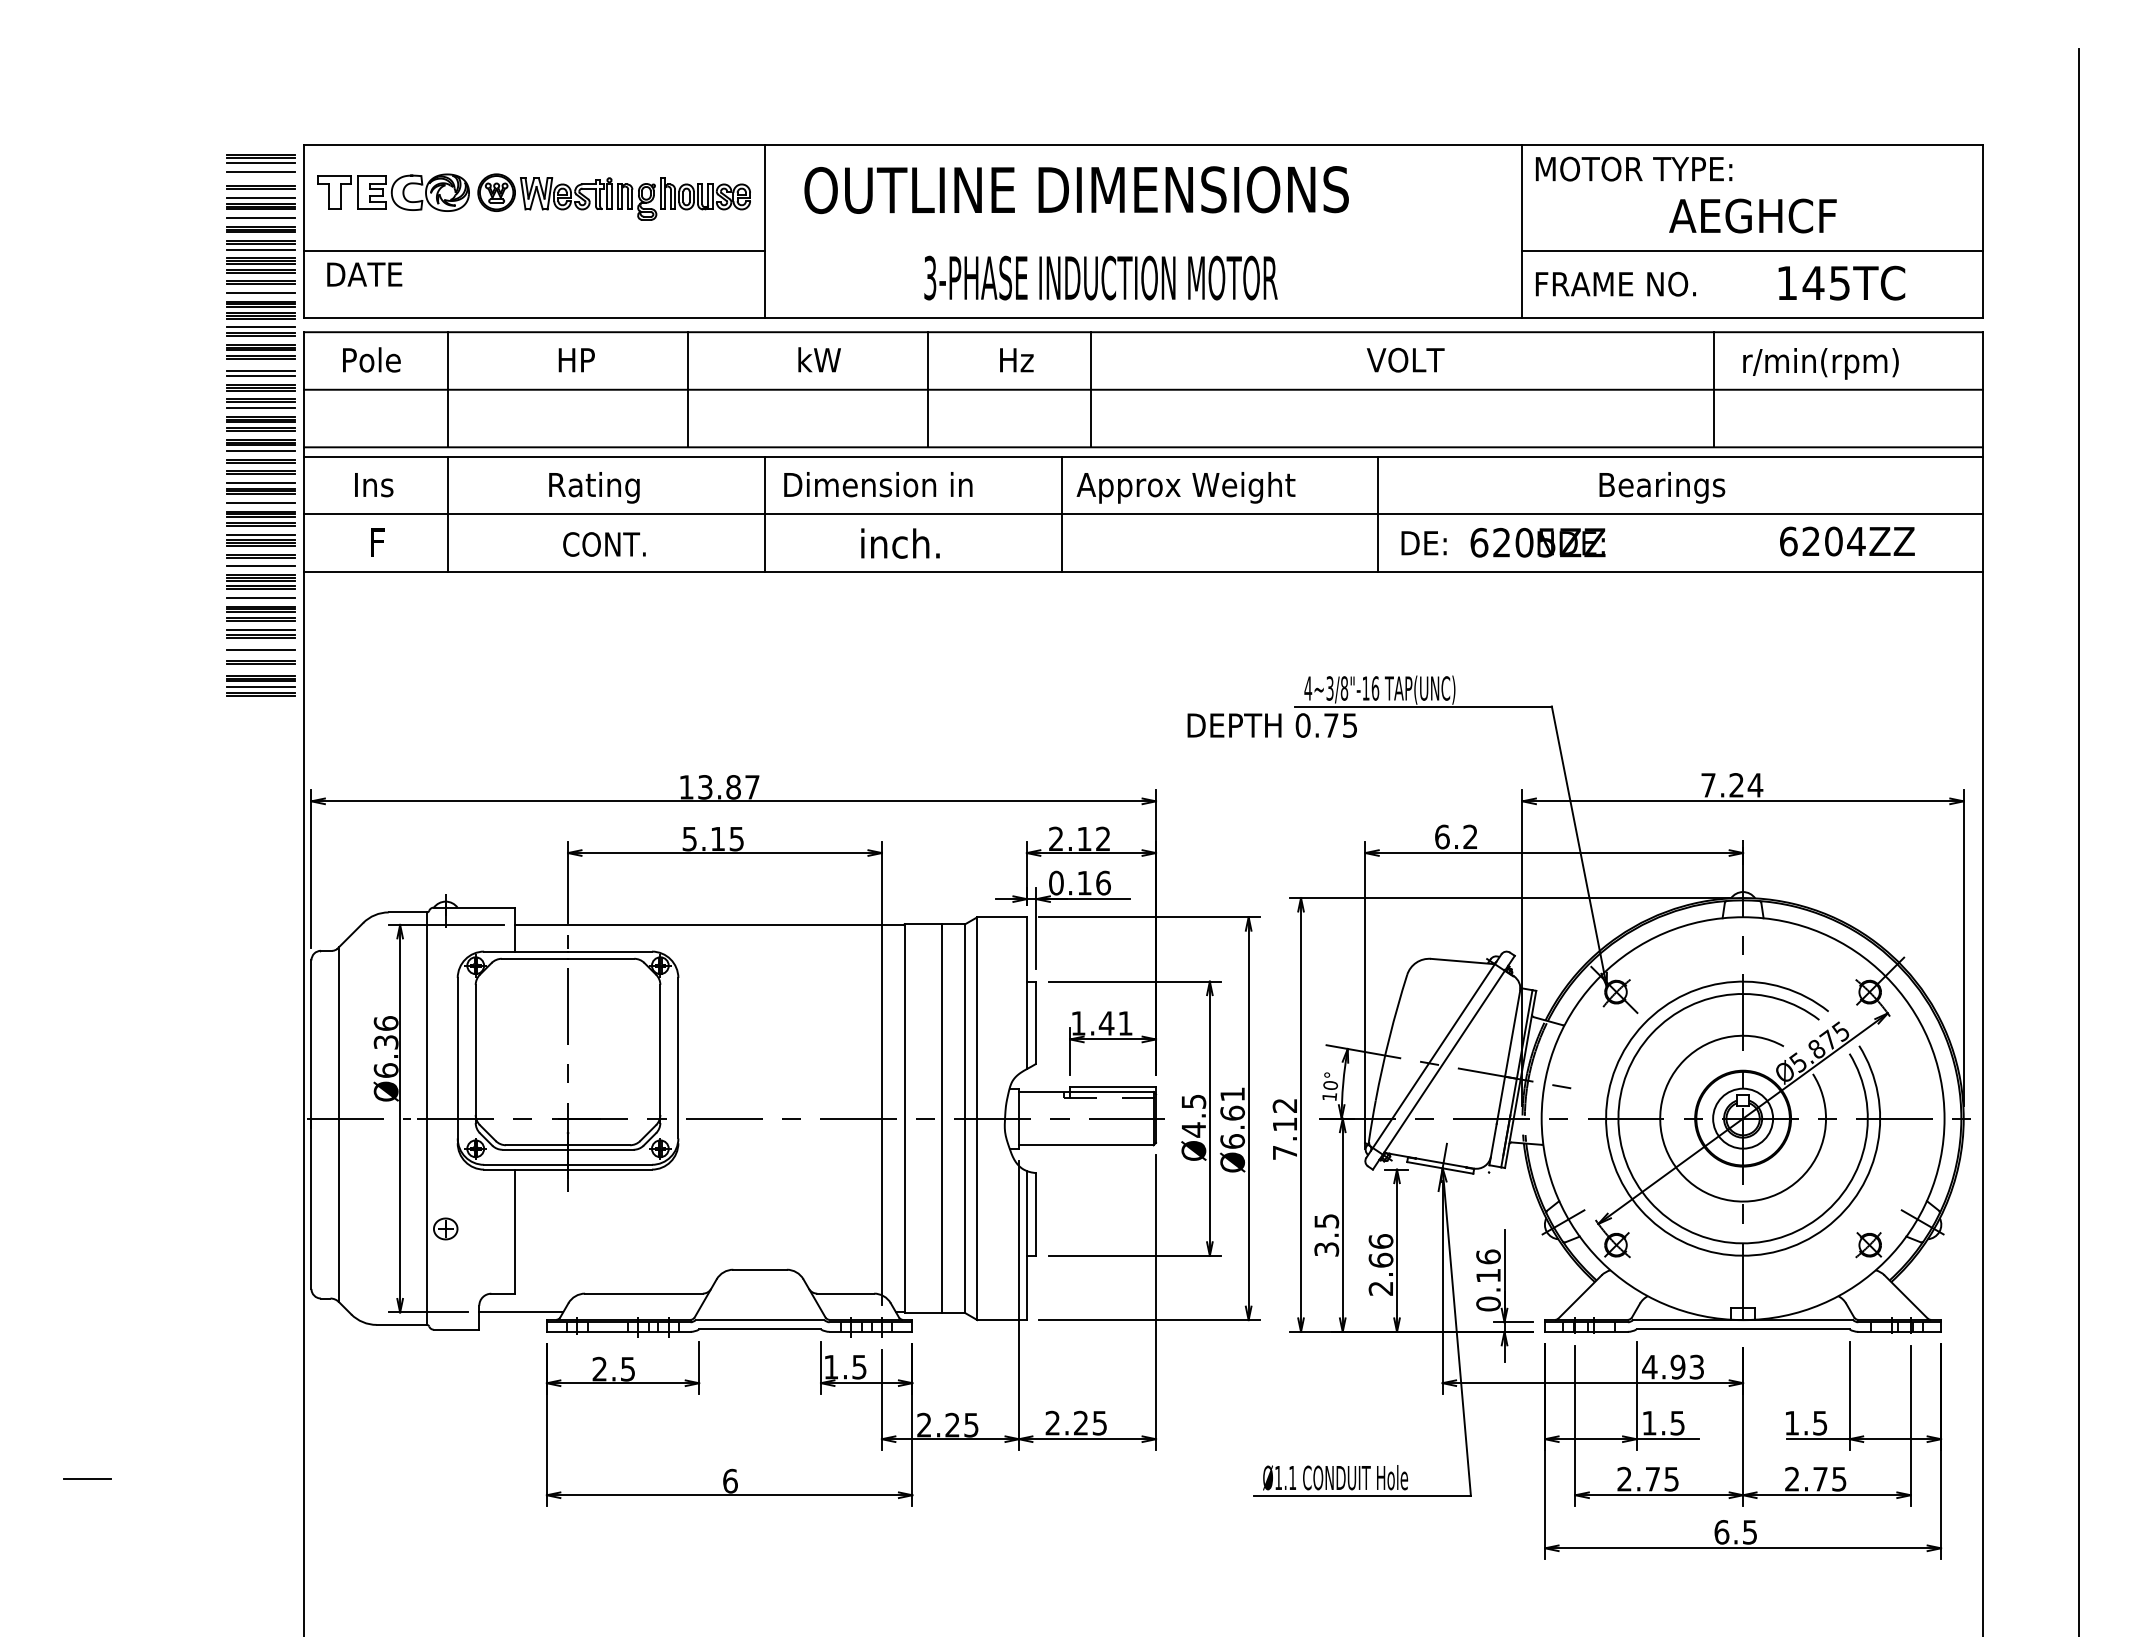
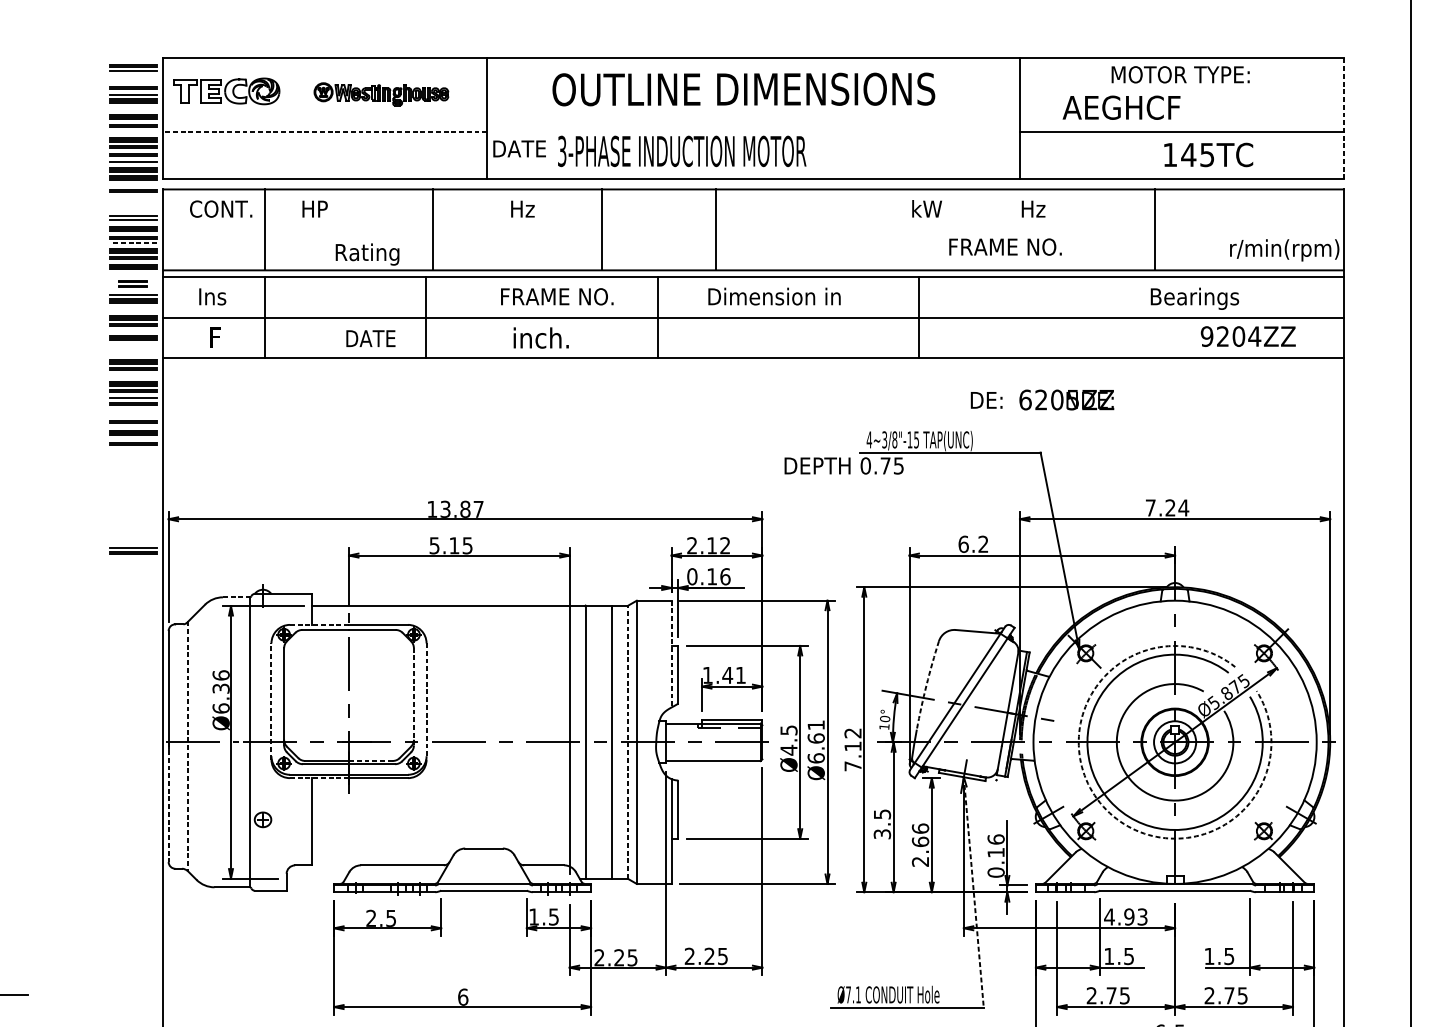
text: (1634, 168) -> (1180, 74), moved
line: (260, 172) -> (132, 77), removed
text: (1076, 190) -> (743, 89), moved
part: (613, 196) -> (380, 94), size x0.7
text: (1752, 215) -> (1121, 107), moved
line: (260, 218) -> (132, 109), removed
line: (1982, 230) -> (1343, 117), solid -> dashed
line: (260, 249) -> (132, 131), removed
line: (533, 250) -> (324, 132), solid -> dashed
text: (364, 274) -> (519, 148), moved
text: (1100, 277) -> (681, 150), moved
text: (1841, 282) -> (1208, 154), moved
text: (1615, 283) -> (1005, 246), moved
line: (260, 327) -> (132, 186), removed
part: (260, 351) -> (132, 203), removed
text: (385, 359) -> (220, 208), Pole -> CONT.
text: (819, 359) -> (525, 208), kW -> Hz
text: (1405, 359) -> (937, 208), VOLT -> kW
text: (576, 360) -> (314, 209), moved
text: (1016, 360) -> (1033, 209), moved
text: (1820, 363) -> (1284, 250), moved
line: (1143, 389) -> (753, 229), removed
line: (260, 407) -> (132, 242), solid -> dashed
line: (260, 451) -> (132, 273), removed
part: (260, 466) -> (132, 283), size x0.6
text: (879, 484) -> (567, 296), Dimension in -> FRAME NO.
text: (594, 487) -> (367, 254), moved
text: (1185, 487) -> (783, 298), Approx Weight -> Dimension in
text: (1662, 487) -> (1195, 298), moved
line: (260, 502) -> (132, 309), removed
line: (764, 514) -> (425, 317), moved
line: (1061, 514) -> (657, 317), moved
line: (260, 534) -> (132, 331), removed
text: (1788, 541) -> (1207, 336), 6204ZZ -> 9204ZZ
text: (1503, 542) -> (1042, 399), moved
text: (900, 543) -> (541, 337), moved
text: (604, 544) -> (374, 338), CONT. -> DATE
part: (260, 560) -> (132, 349), removed
line: (260, 597) -> (132, 375), removed
line: (260, 649) -> (132, 412), removed
line: (260, 687) -> (132, 439), removed
text: (1375, 688) -> (916, 439), 4~3/8"-16 -> 4~3/8"-15
part: (260, 845) -> (132, 550), added
line: (408, 912) -> (236, 597), solid -> dashed
line: (526, 951) -> (319, 624), solid -> dashed
line: (1026, 993) -> (671, 654), solid -> dashed
arc: (1389, 1037) -> (926, 685), solid -> dashed
line: (660, 1053) -> (414, 696), solid -> dashed
line: (678, 1057) -> (426, 699), solid -> dashed
line: (457, 1060) -> (271, 701), solid -> dashed
line: (964, 1118) -> (627, 742), solid -> dashed
line: (338, 1124) -> (187, 746), solid -> dashed
line: (599, 1145) -> (371, 761), solid -> dashed
line: (526, 1169) -> (319, 778), solid -> dashed
line: (311, 1204) -> (168, 802), solid -> dashed
arc: (1640, 1209) -> (1102, 806), solid -> dashed
line: (521, 1312) -> (316, 878), removed
line: (1456, 1332) -> (973, 892), solid -> dashed
text: (1278, 1477) -> (848, 994), Ø1.1 -> Ø7.1

